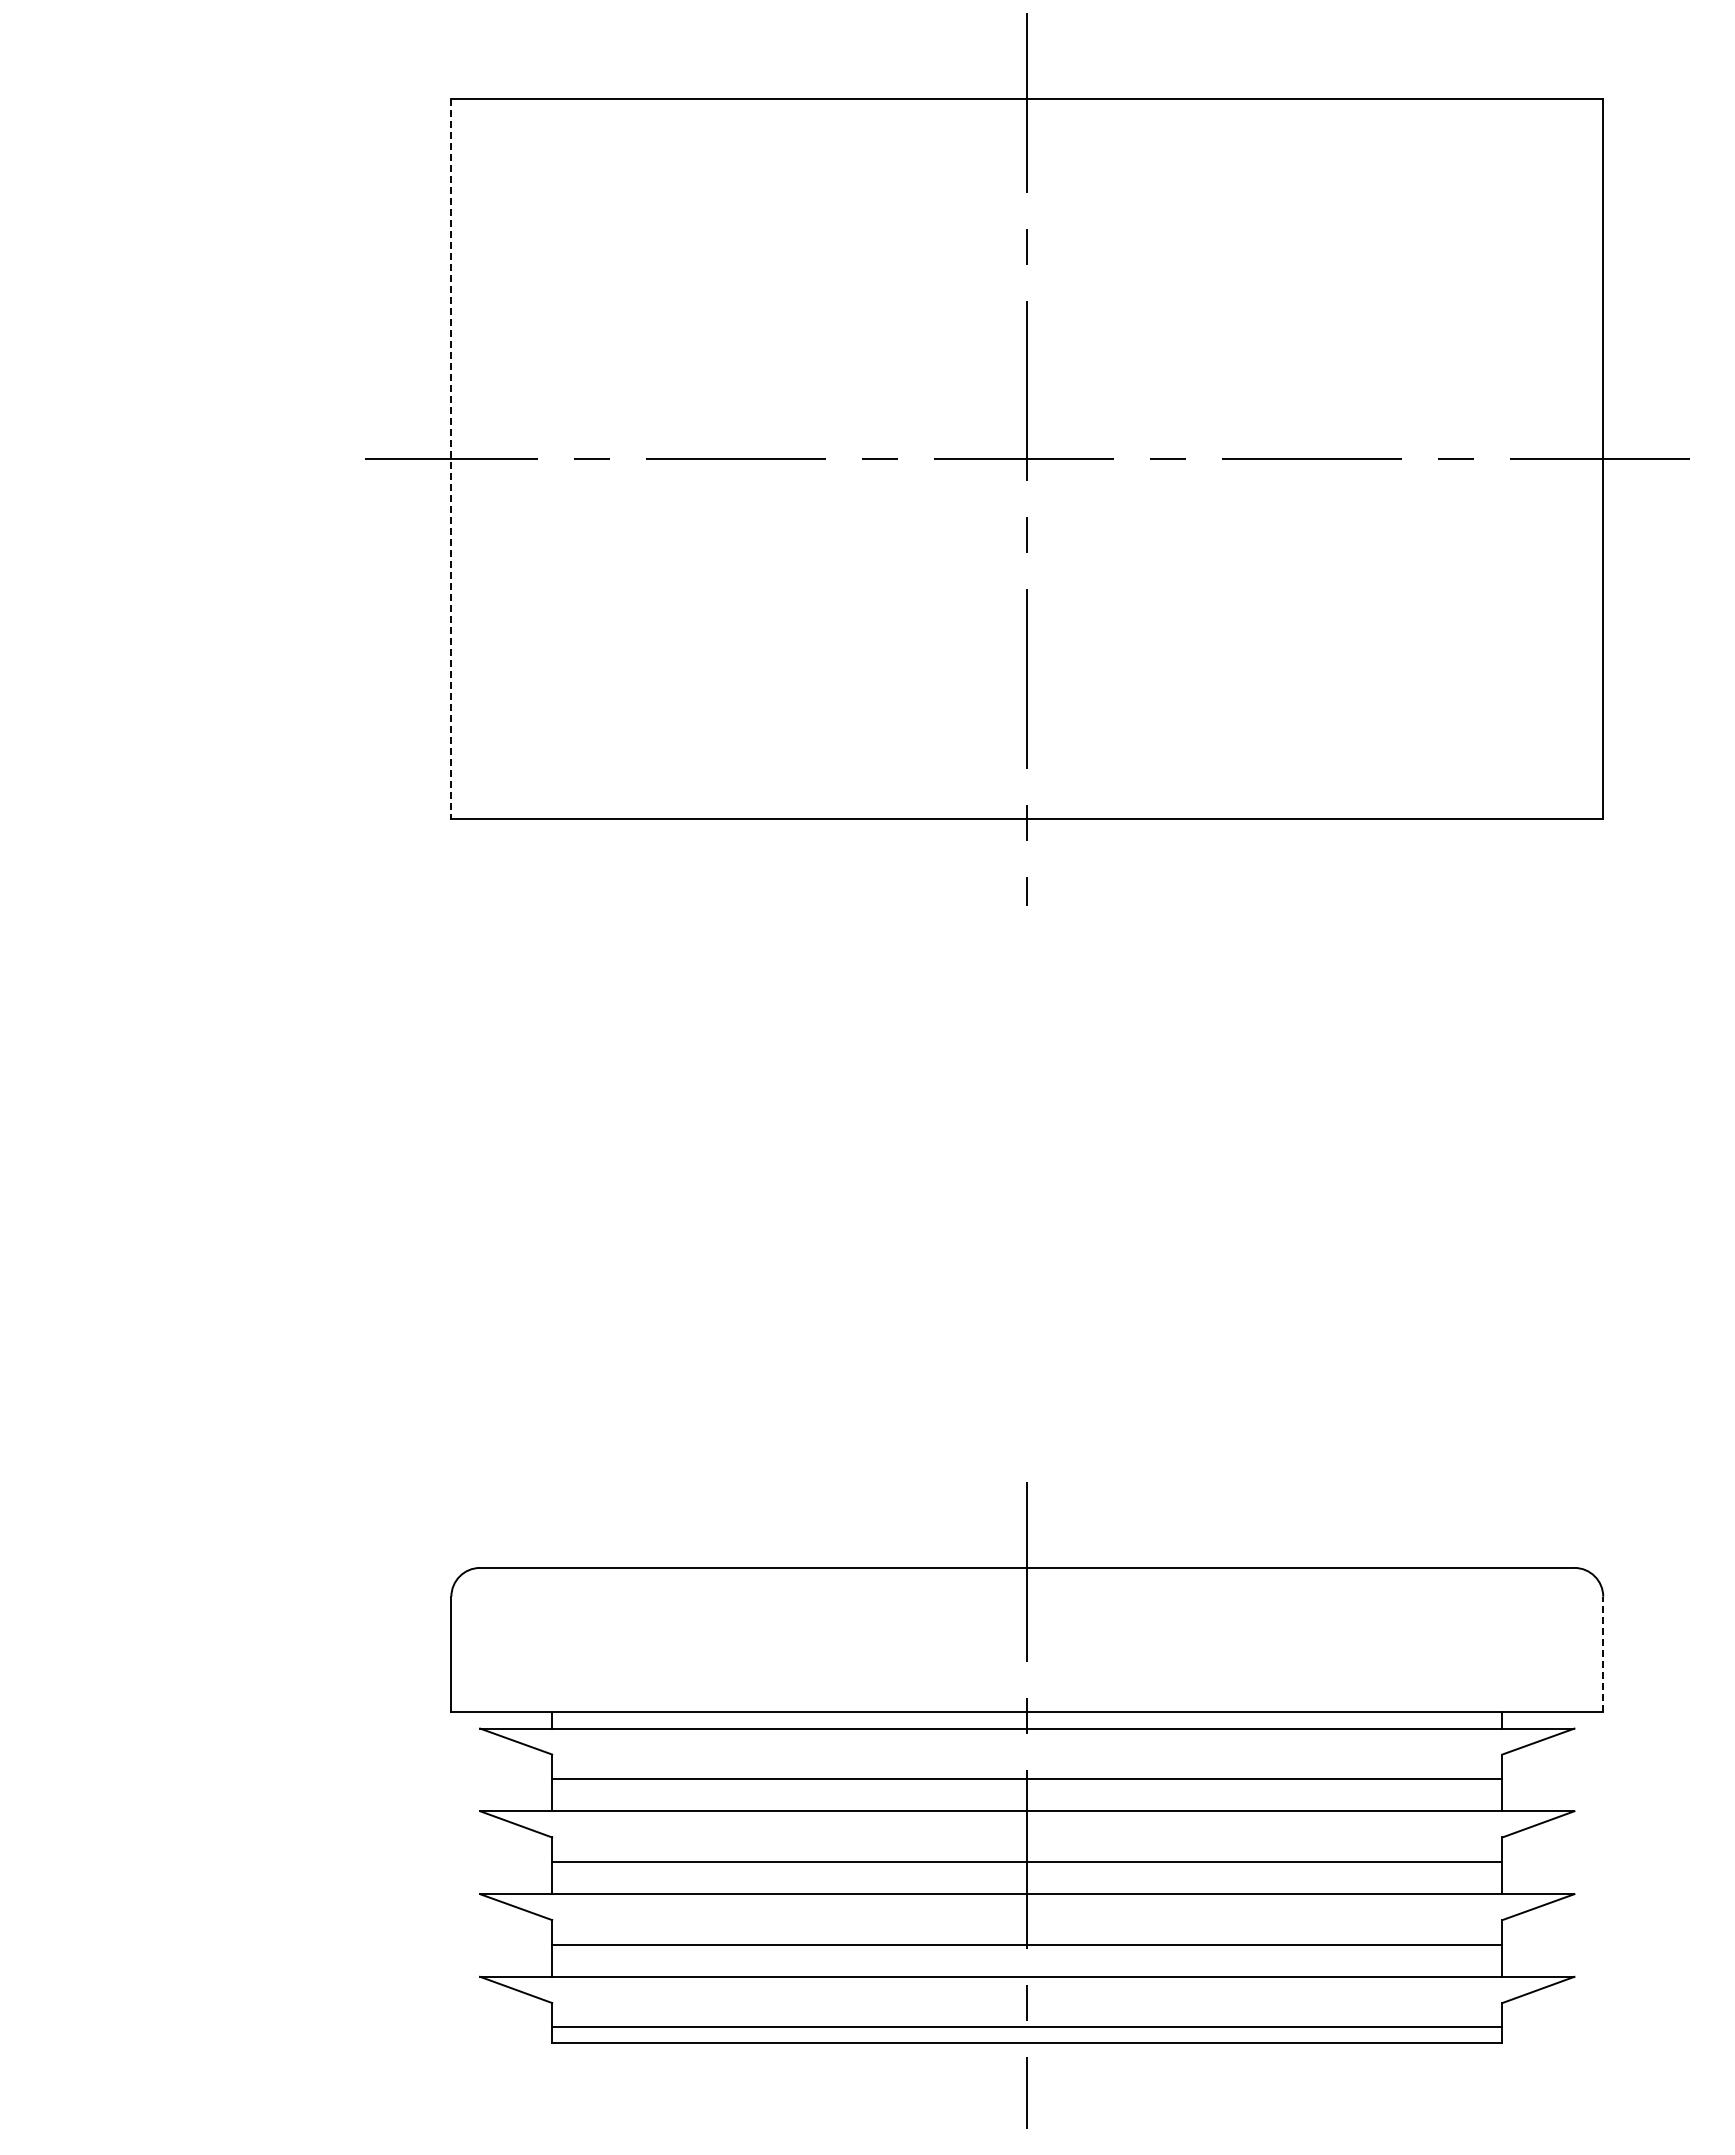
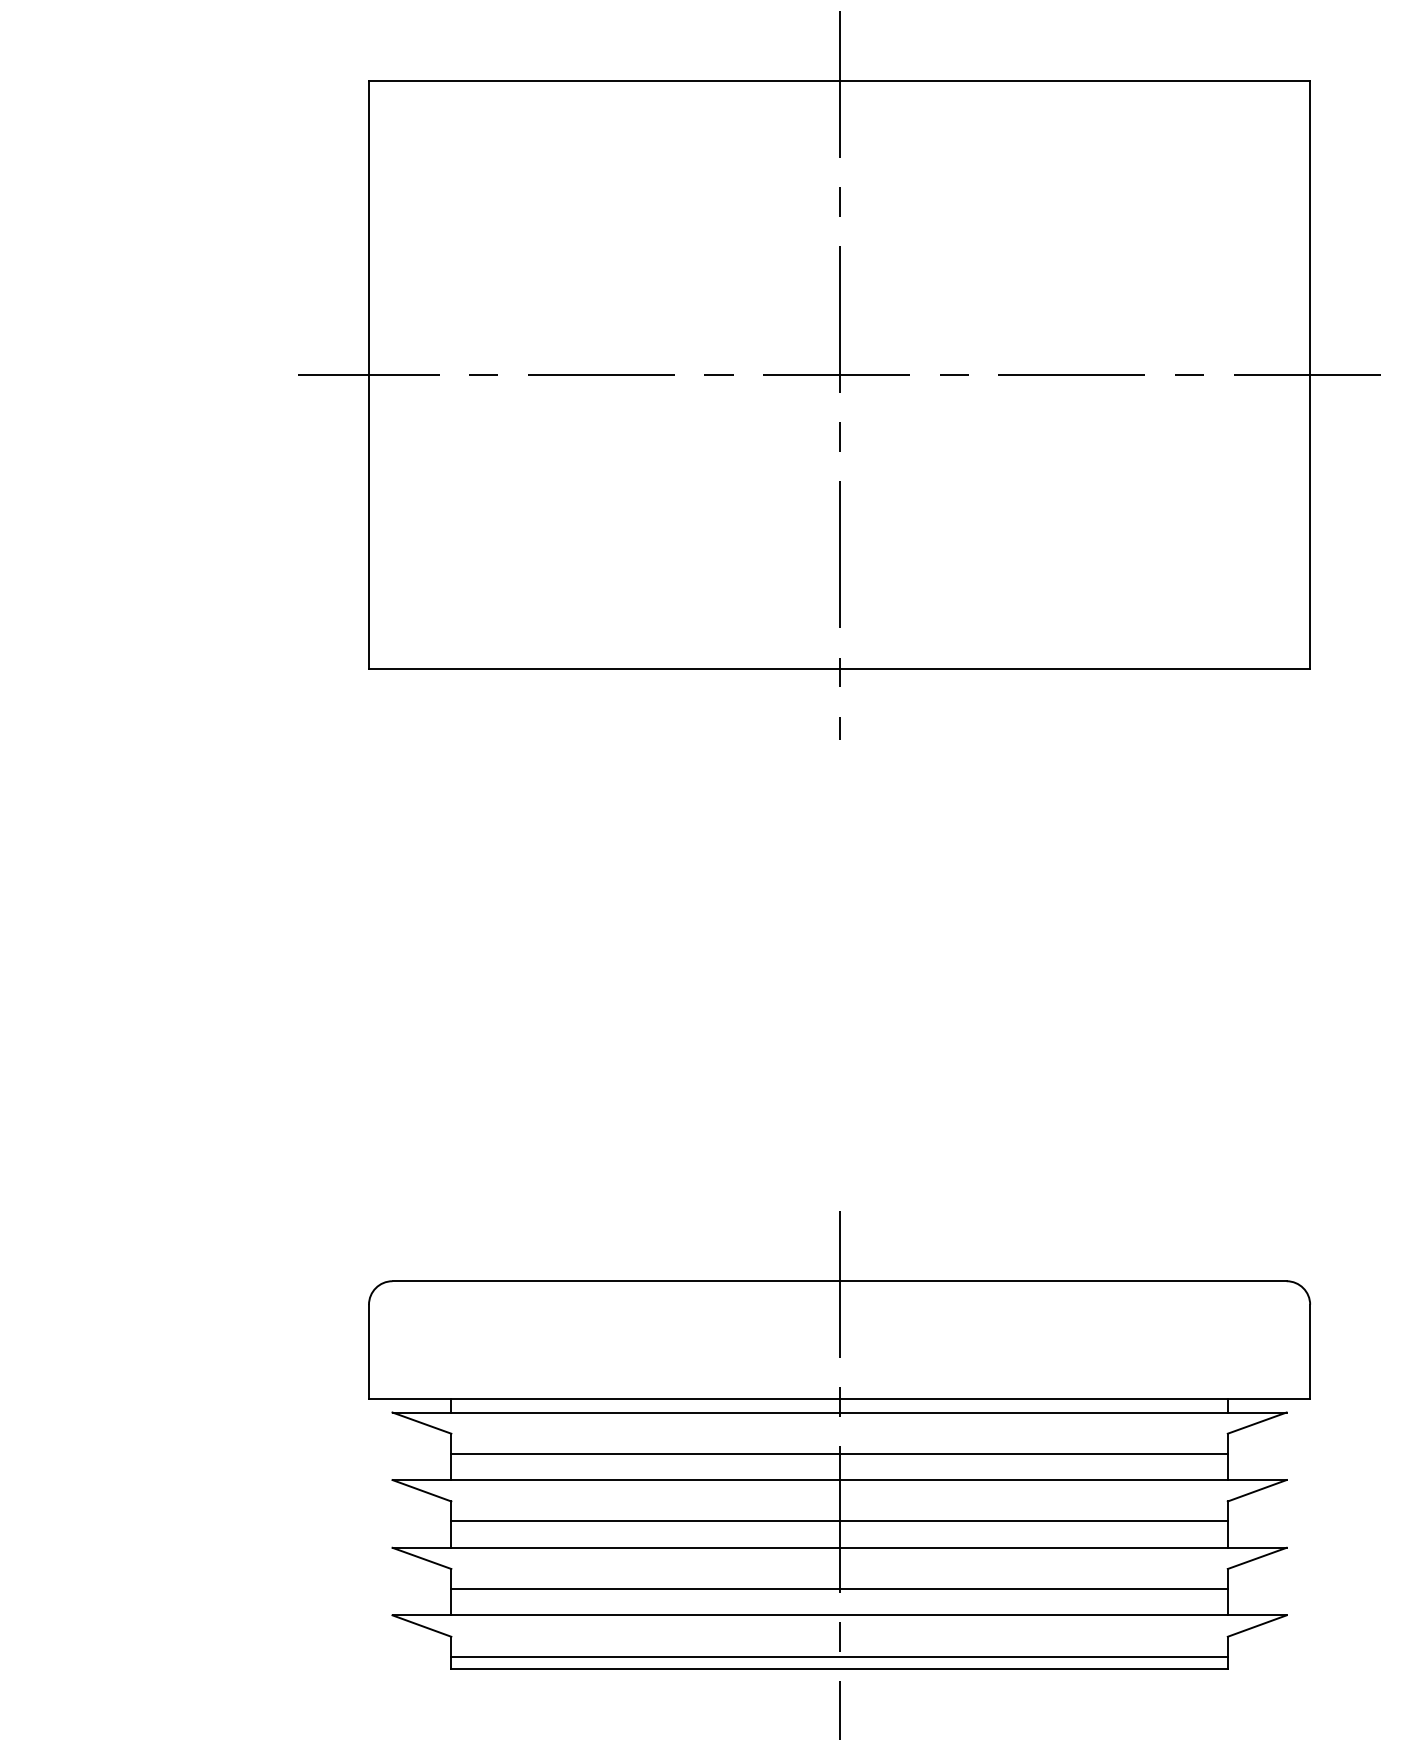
line: (451, 459) -> (369, 375), dashed -> solid
line: (1603, 1654) -> (1310, 1351), dashed -> solid

